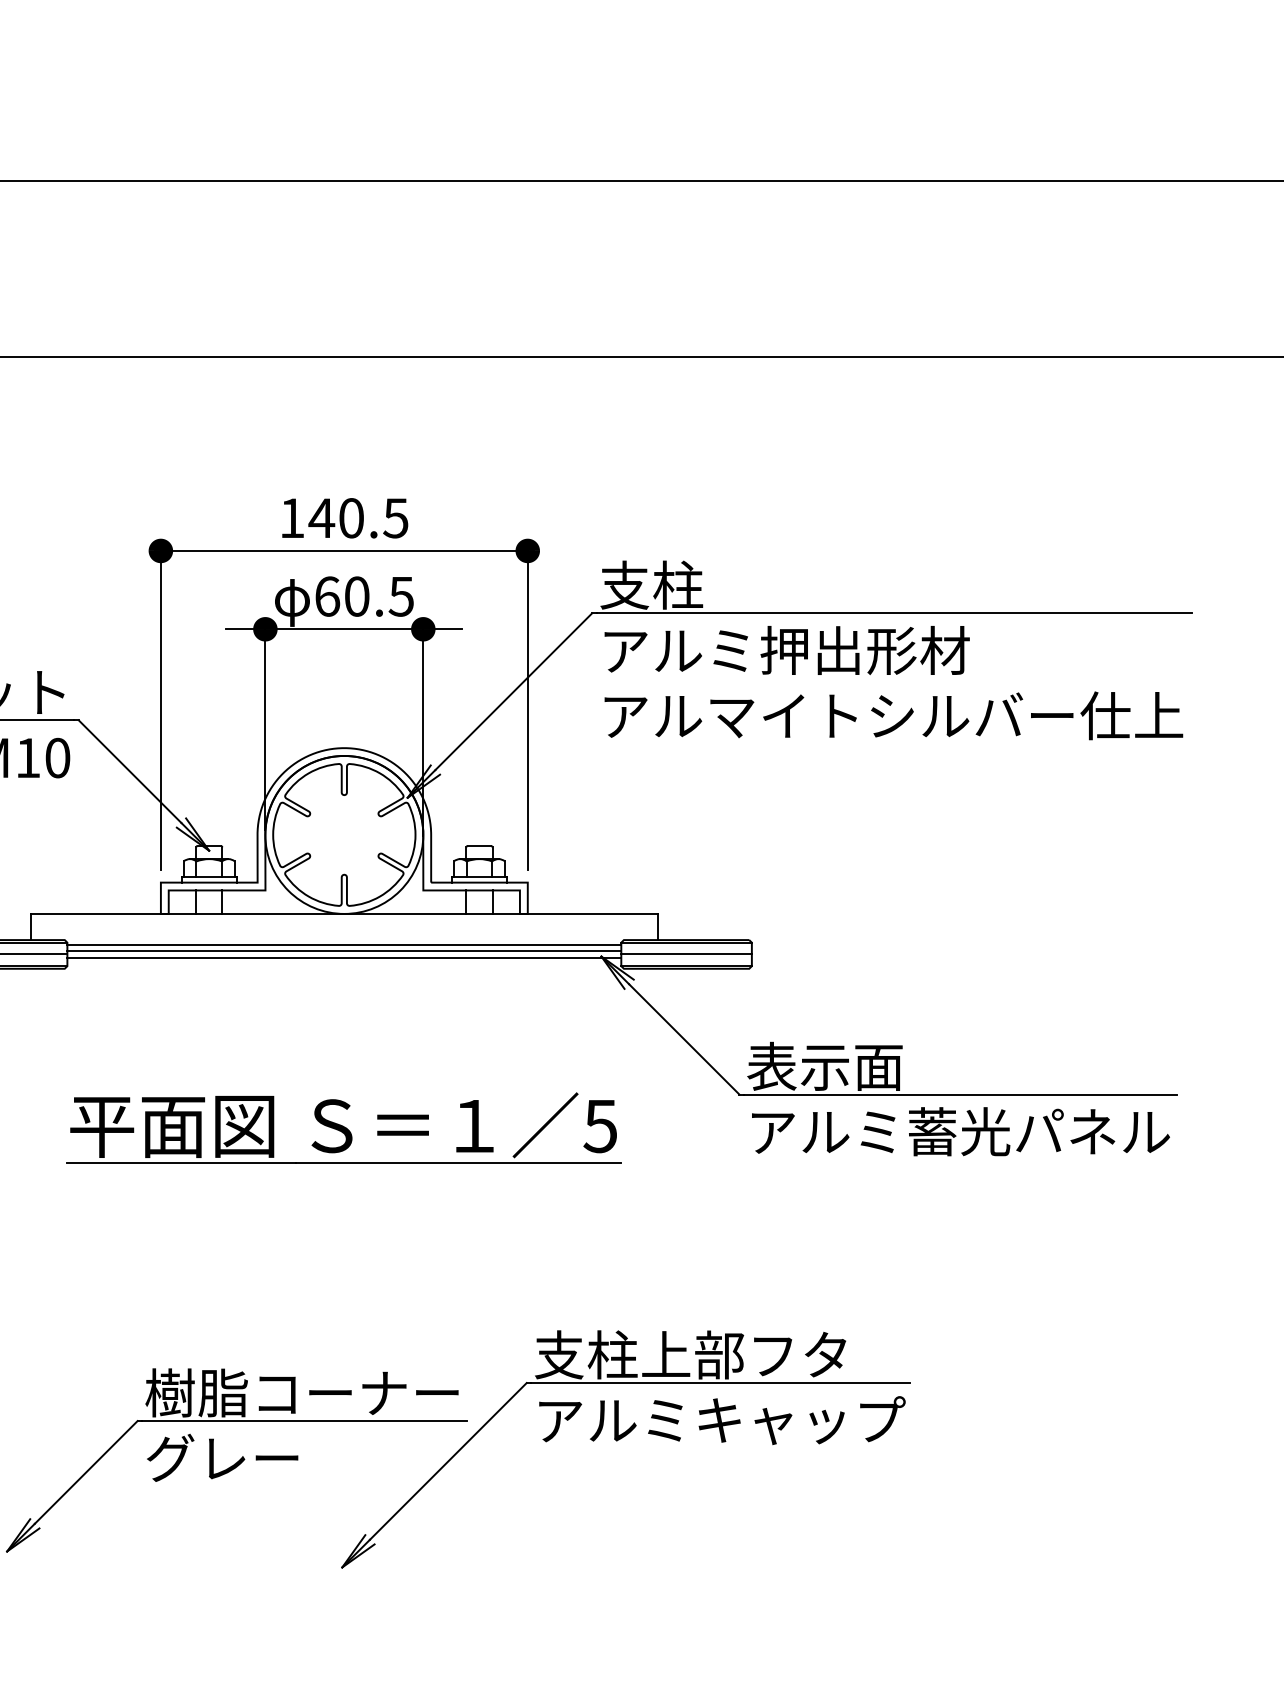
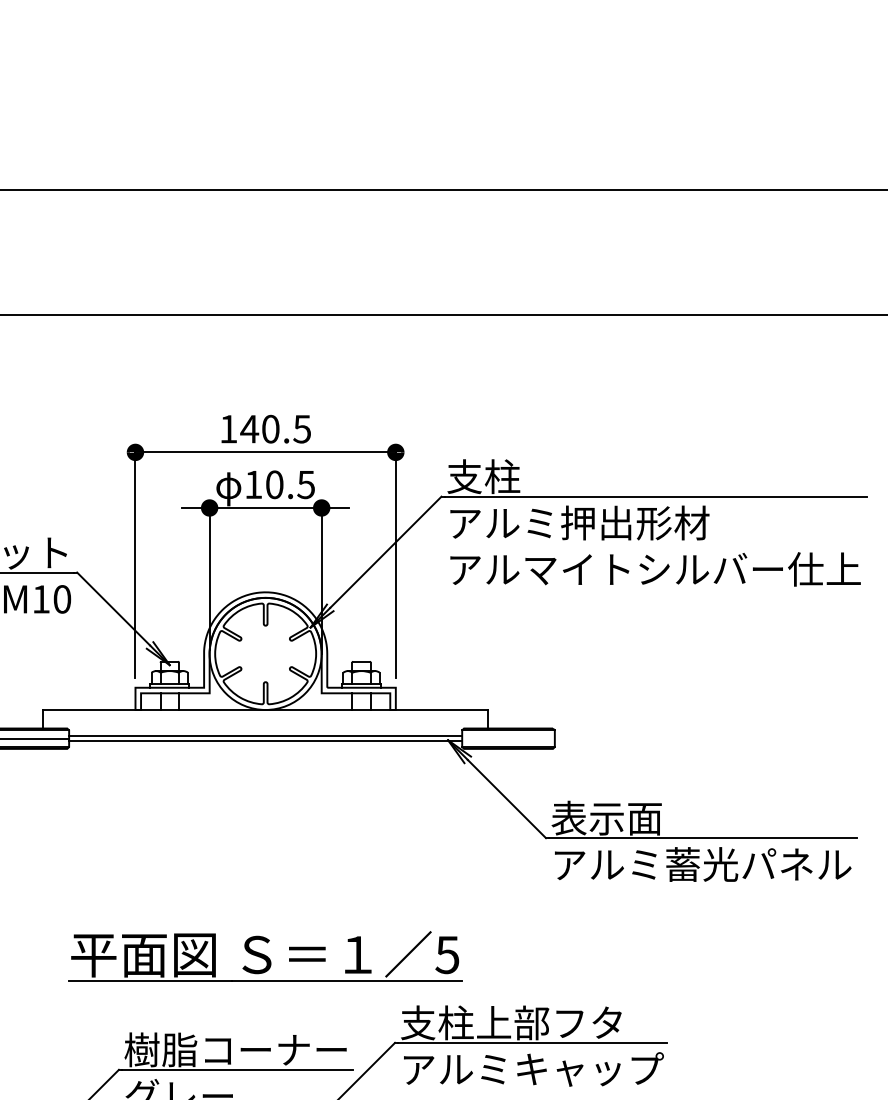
text: (327, 596) -> (253, 484), 60.5 -> 10.5
line: (344, 945) -> (265, 732), removed
line: (686, 954) -> (508, 738), removed
part: (343, 1127) -> (265, 955), moved

